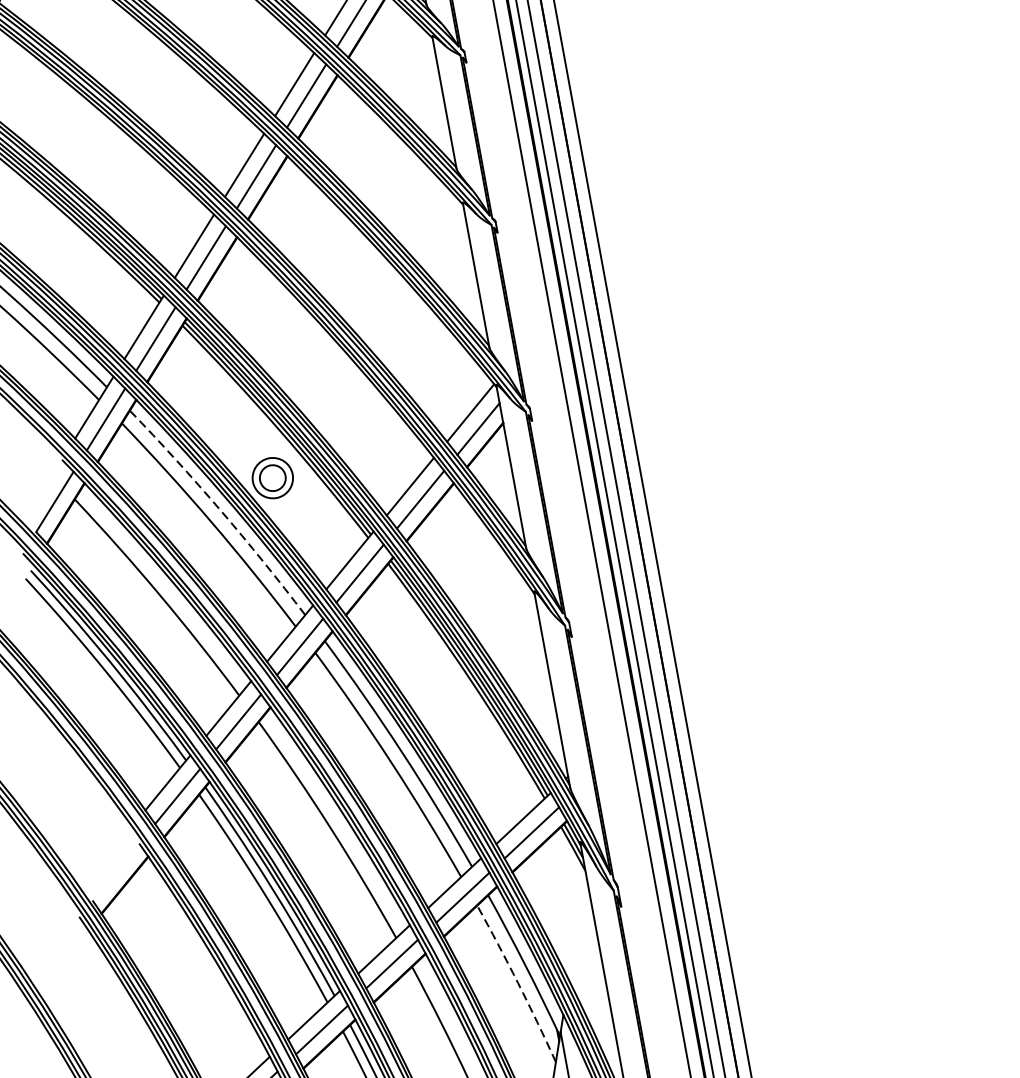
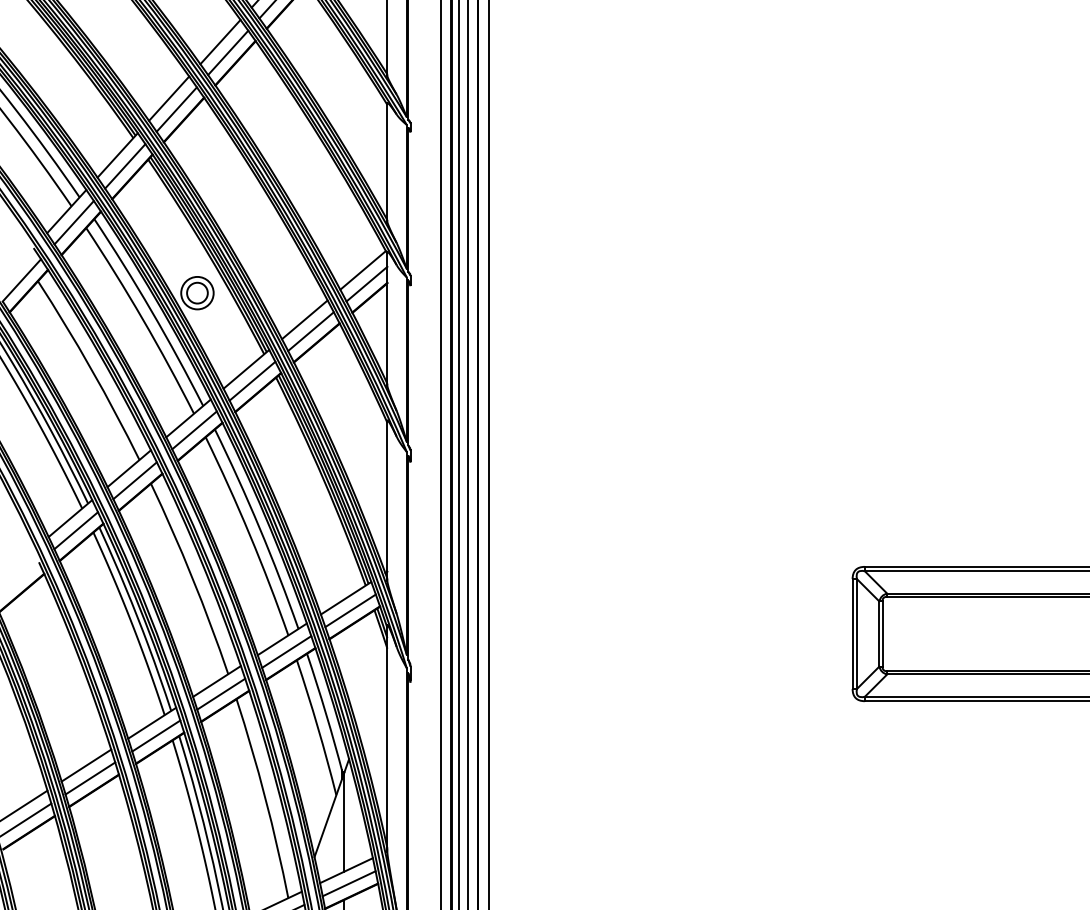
arc: (220, 509) -> (151, 310), dashed -> solid
arc: (517, 983) -> (317, 727), dashed -> solid

